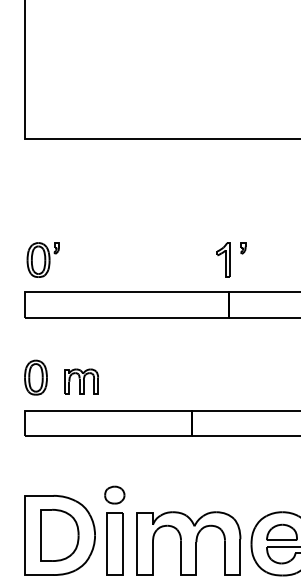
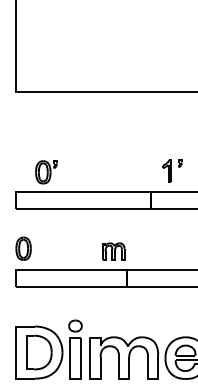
part: (231, 258) -> (172, 170), moved
part: (43, 260) -> (46, 172), moved
part: (81, 381) -> (113, 251), moved

